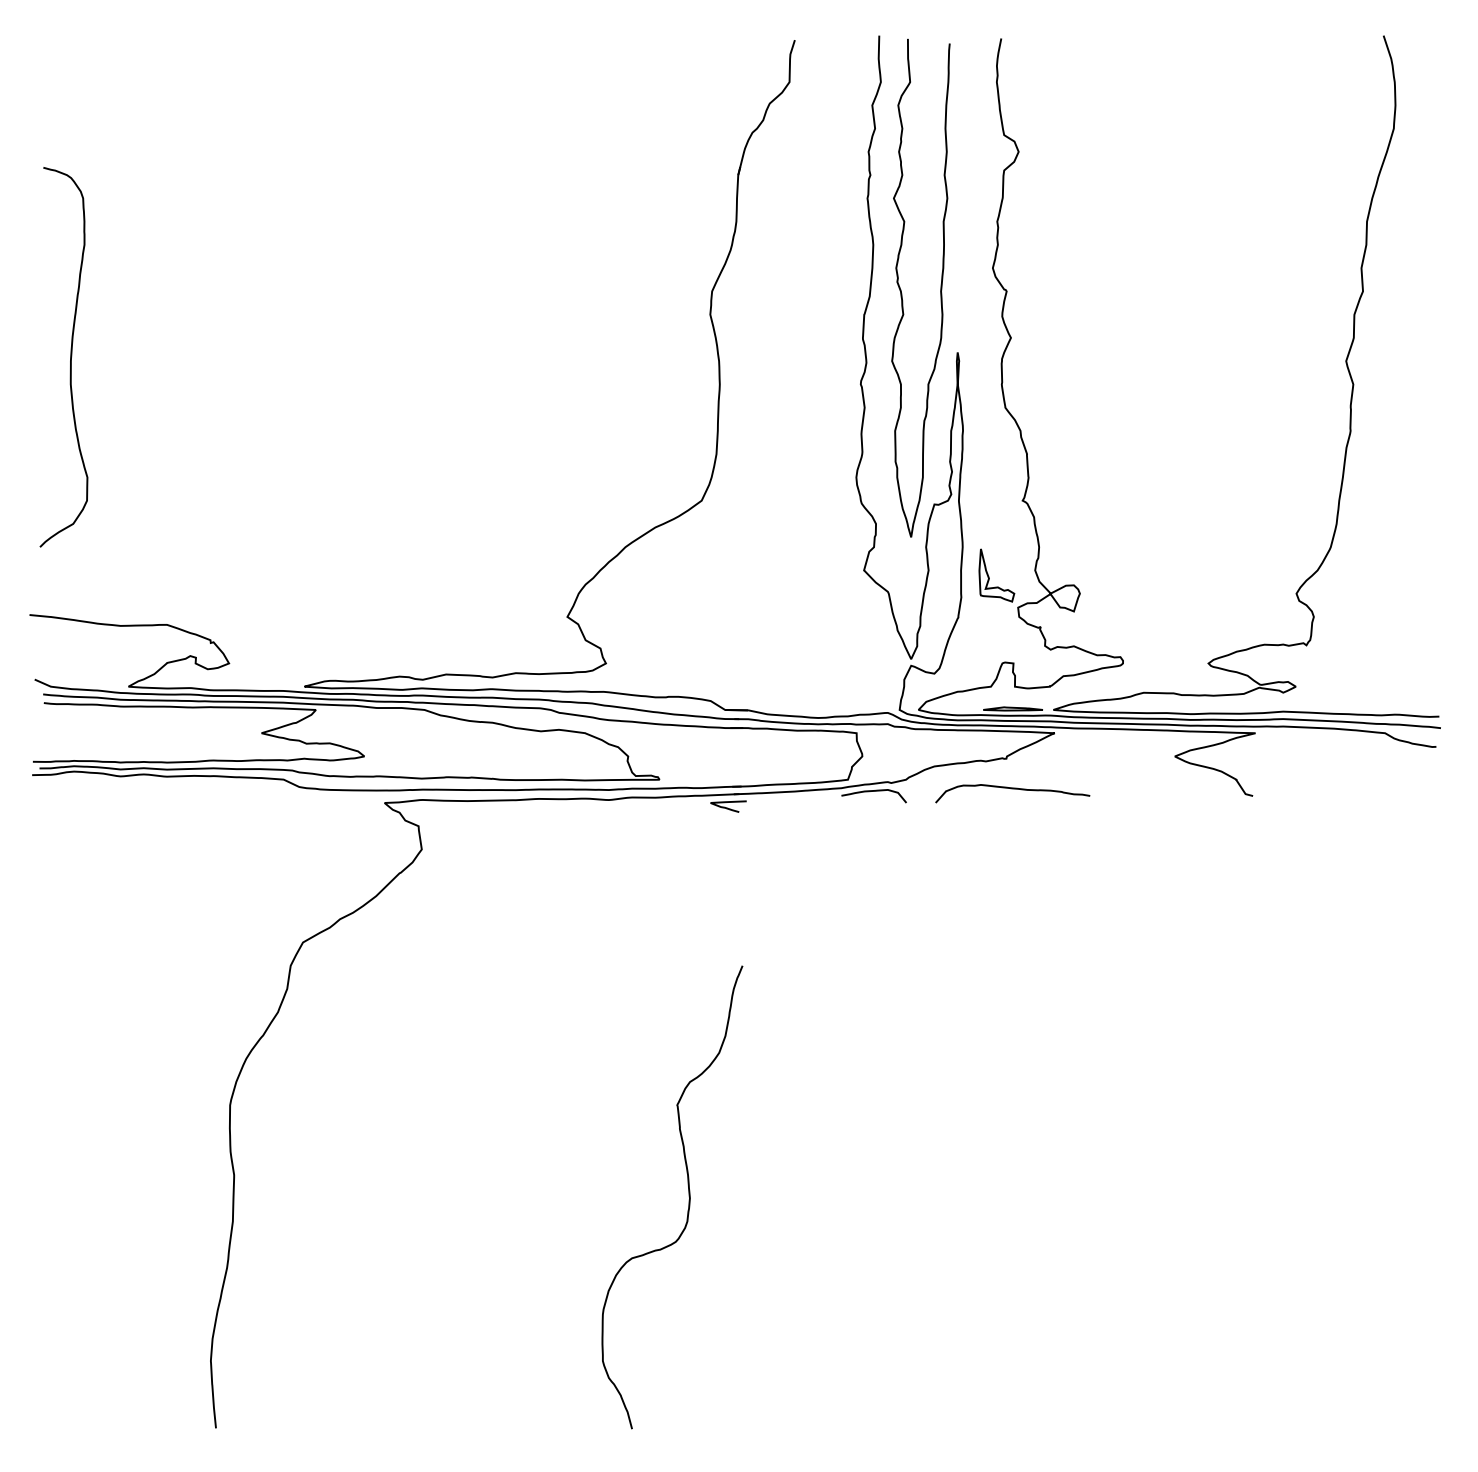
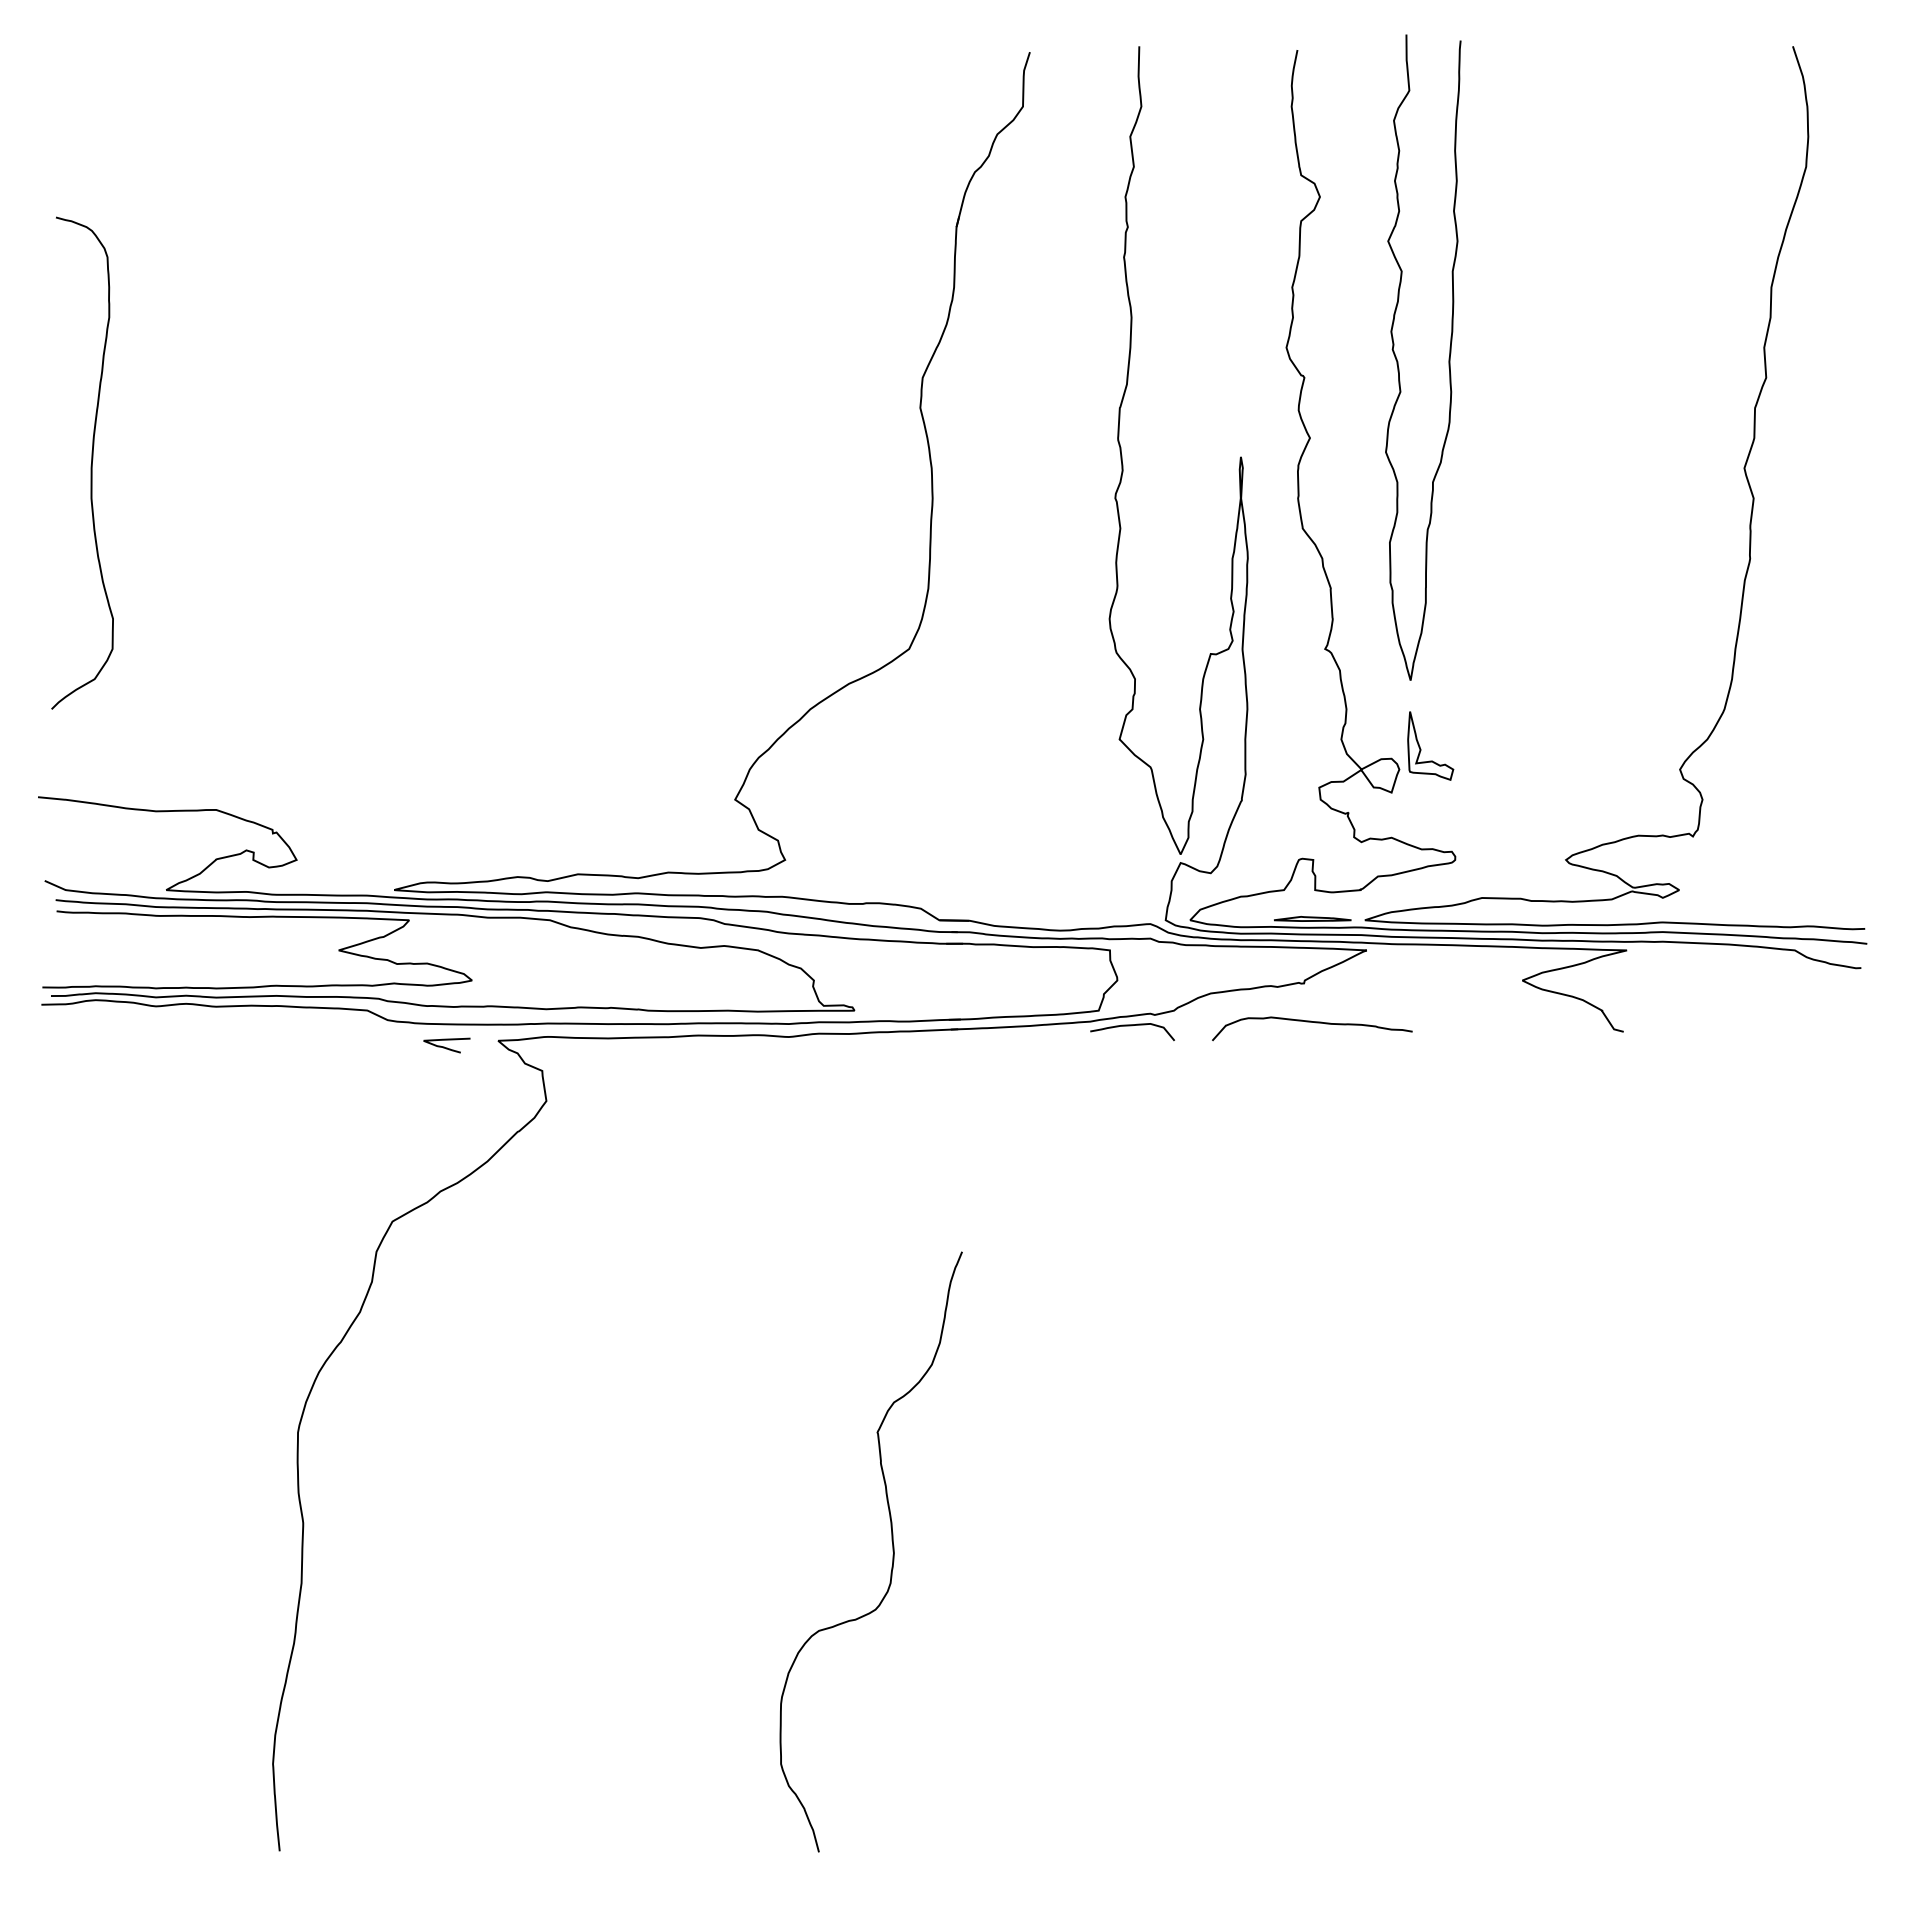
curve: (940, 288) -> (1448, 357), moved
part: (989, 578) -> (1421, 749), moved
curve: (728, 808) -> (446, 1047), moved

